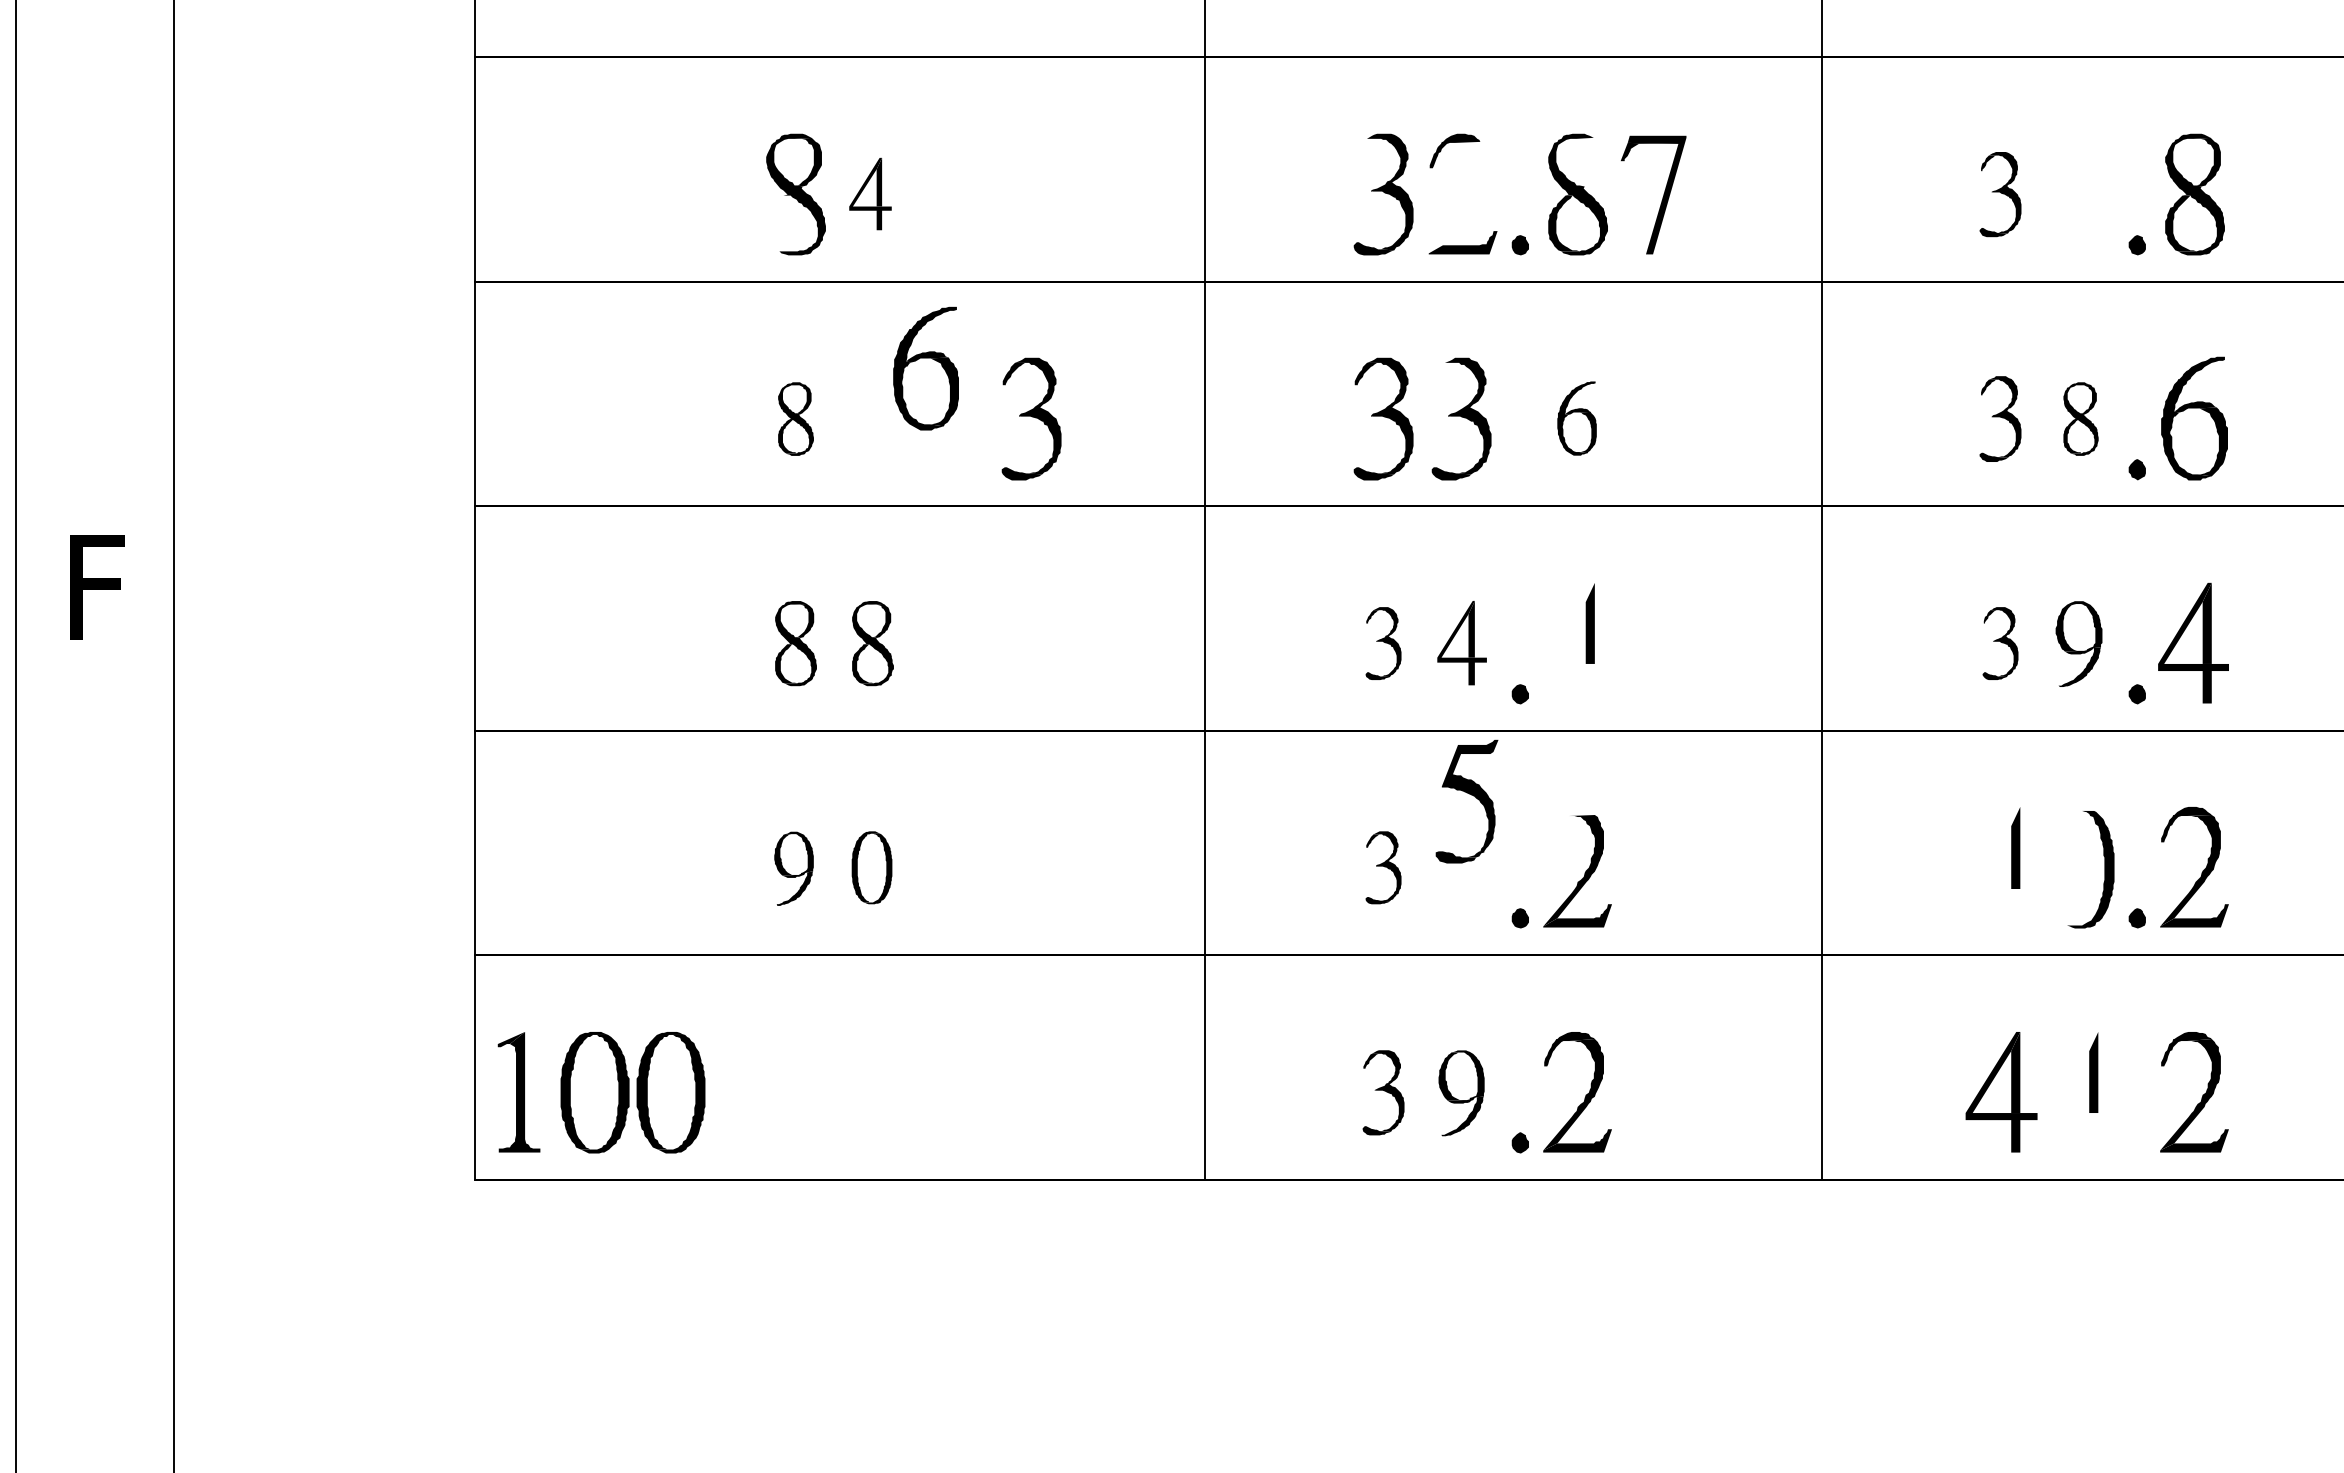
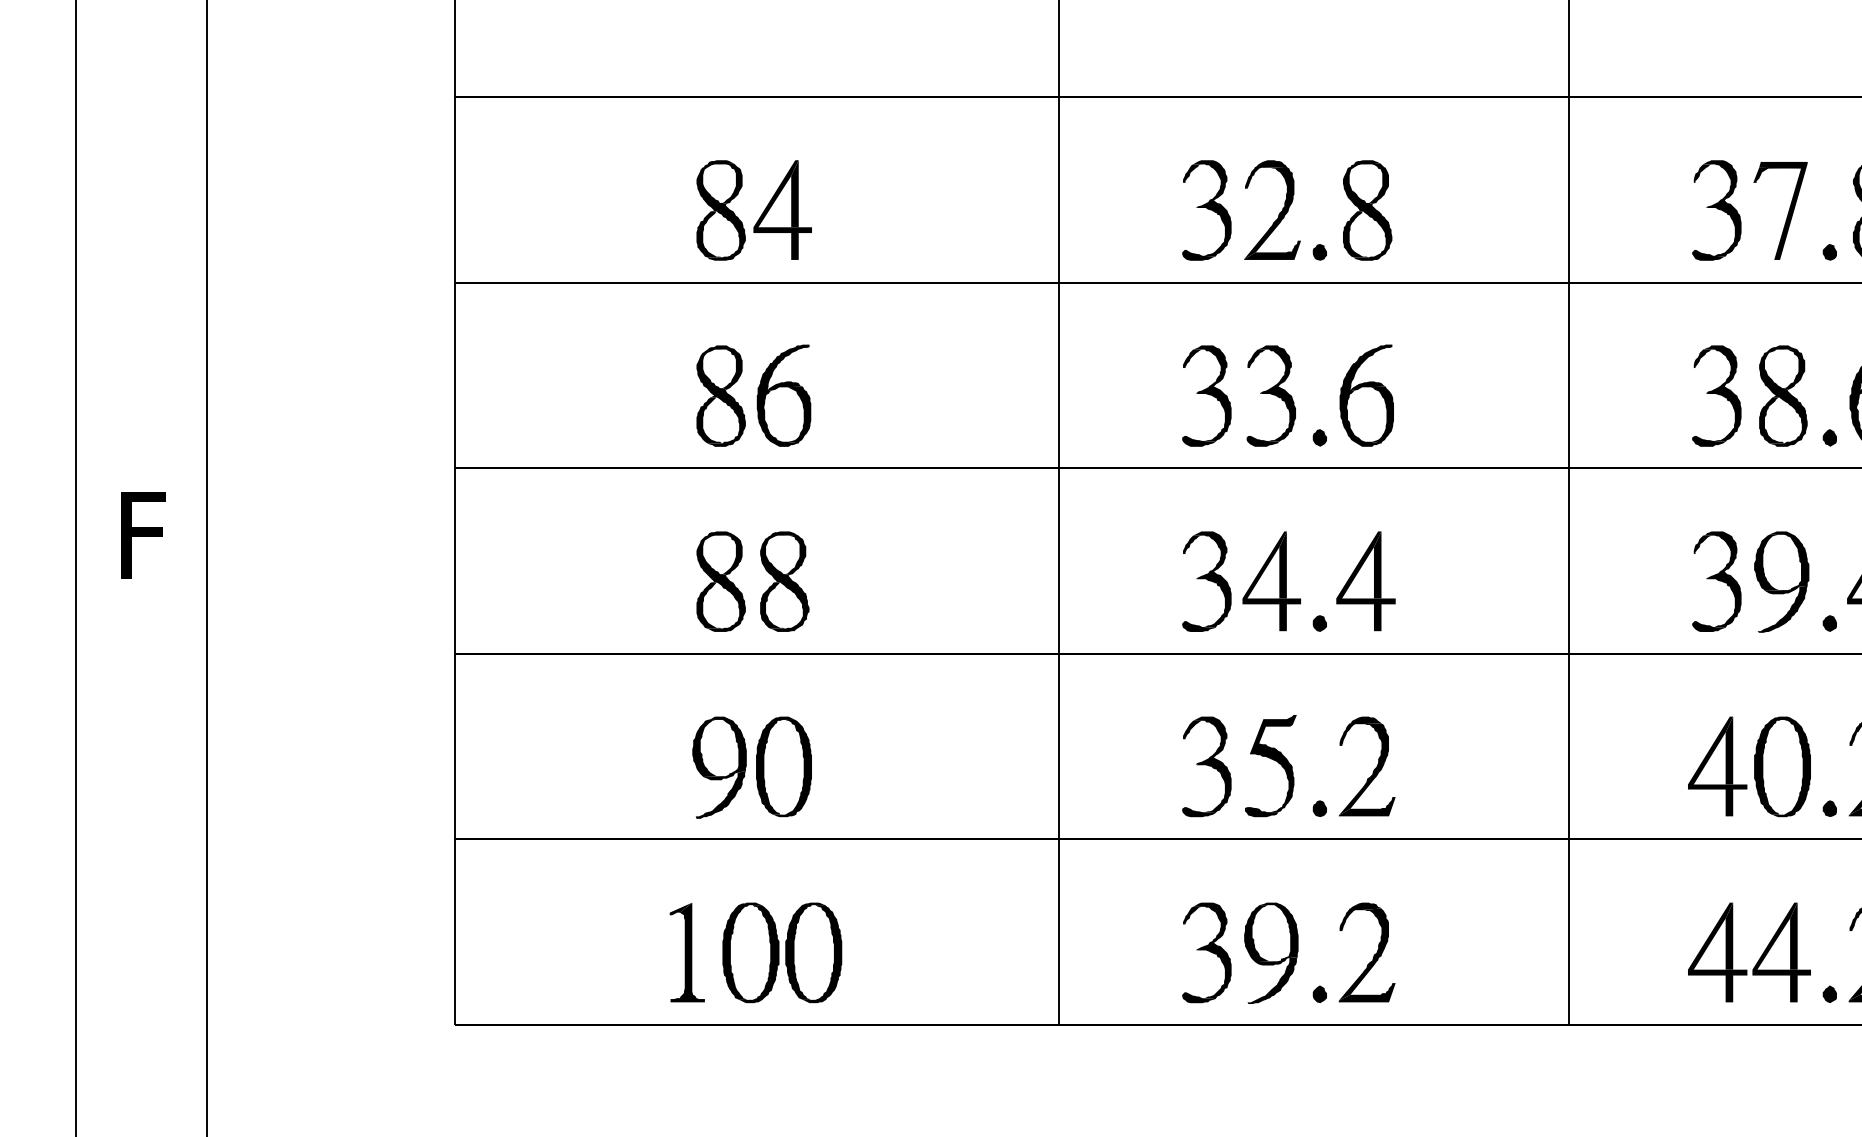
fill: (1366, 149) -> (1192, 173), added
fill: (1589, 161) -> (1377, 183), added
part: (870, 193) -> (782, 209), size x1.67
part: (2000, 194) -> (1716, 210), size x1.43
fill: (1458, 197) -> (1268, 212), added
part: (1662, 197) -> (1787, 212), moved
fill: (781, 223) -> (709, 234), added
part: (925, 368) -> (783, 395), moved
fill: (1444, 373) -> (1257, 358), added
part: (795, 418) -> (720, 395), size x1.67
part: (1031, 418) -> (915, 395), removed
part: (1576, 418) -> (1366, 395), size x1.67
part: (2000, 418) -> (1716, 395), size x1.43
part: (2080, 418) -> (1782, 395), size x1.67
fill: (1520, 469) -> (1320, 437), added
part: (1461, 642) -> (1271, 580), size x1.43
fill: (1576, 642) -> (1366, 580), added
part: (795, 643) -> (720, 581), size x1.43
part: (872, 643) -> (784, 581), size x1.43
part: (1383, 643) -> (1206, 581), size x1.67
part: (2000, 643) -> (1716, 581), size x1.67
part: (2078, 643) -> (1781, 581), size x1.43
part: (1469, 794) -> (1272, 760), moved
fill: (1569, 824) -> (1360, 731), added
fill: (2069, 865) -> (1773, 765), added
fill: (2001, 866) -> (1717, 765), added
part: (871, 867) -> (783, 766), size x1.67
part: (1383, 867) -> (1206, 766), size x1.67
part: (793, 868) -> (719, 767), size x1.67
fill: (2078, 1091) -> (1781, 951), added
part: (518, 1092) -> (686, 952), moved
part: (632, 1092) -> (781, 952), moved
part: (1383, 1092) -> (1206, 952), size x1.43
part: (1461, 1093) -> (1271, 953), size x1.43
fill: (2136, 1142) -> (1829, 994), added

